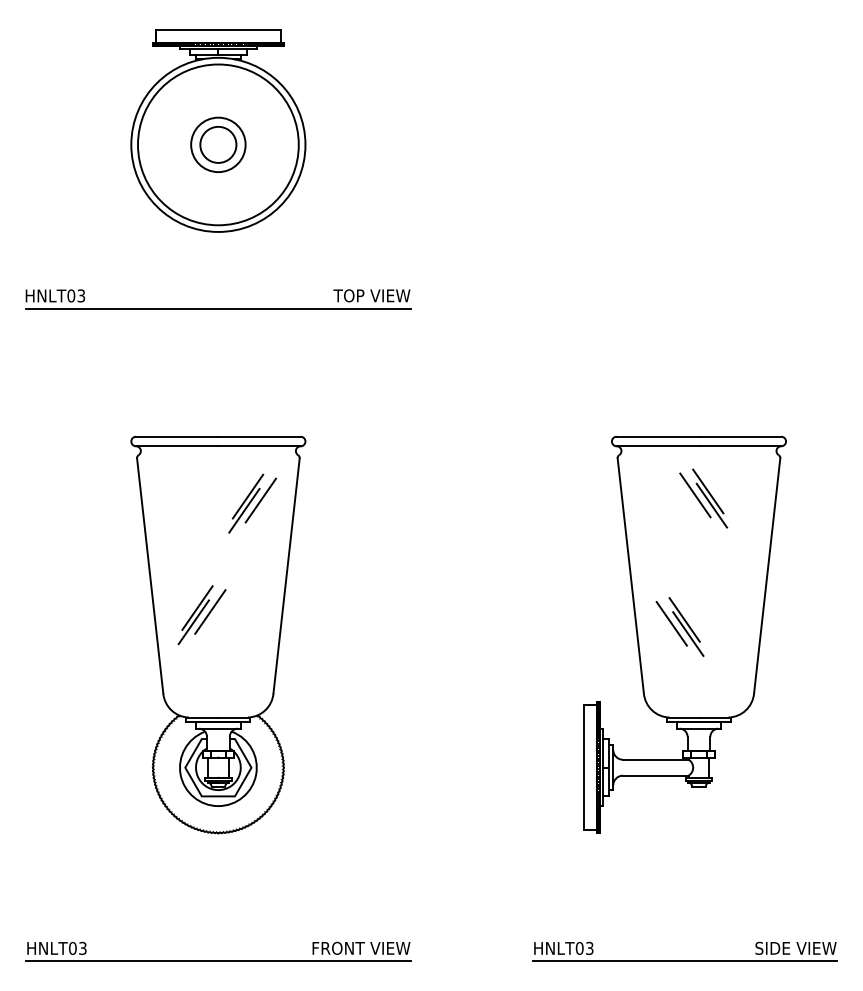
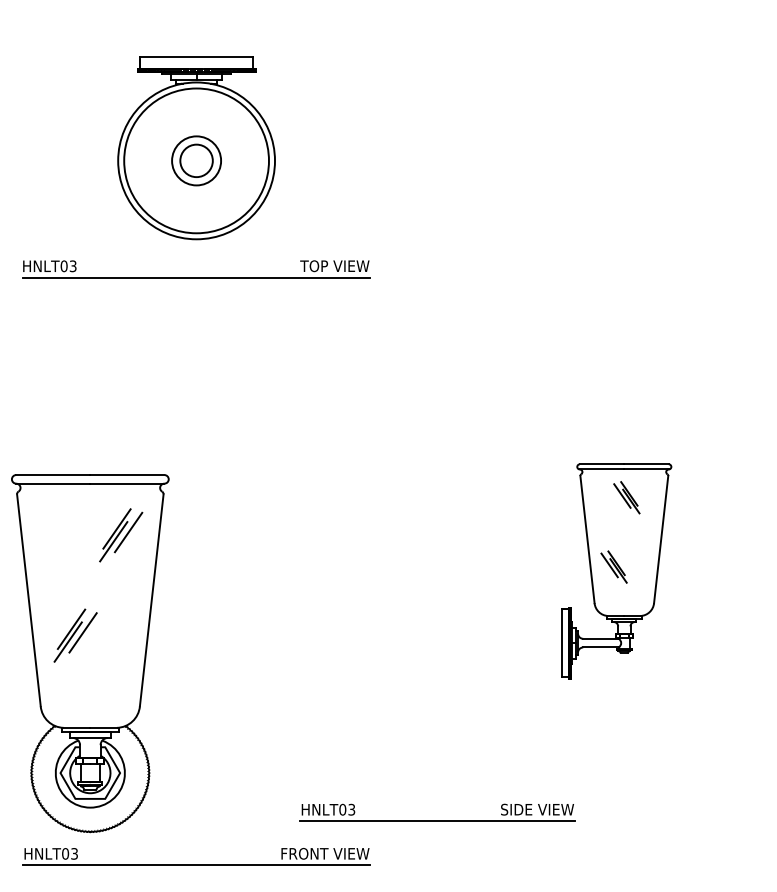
part: (218, 130) -> (196, 147), moved
part: (218, 634) -> (90, 653), moved
part: (684, 634) -> (616, 571), size x0.6
part: (684, 960) -> (437, 820), moved

